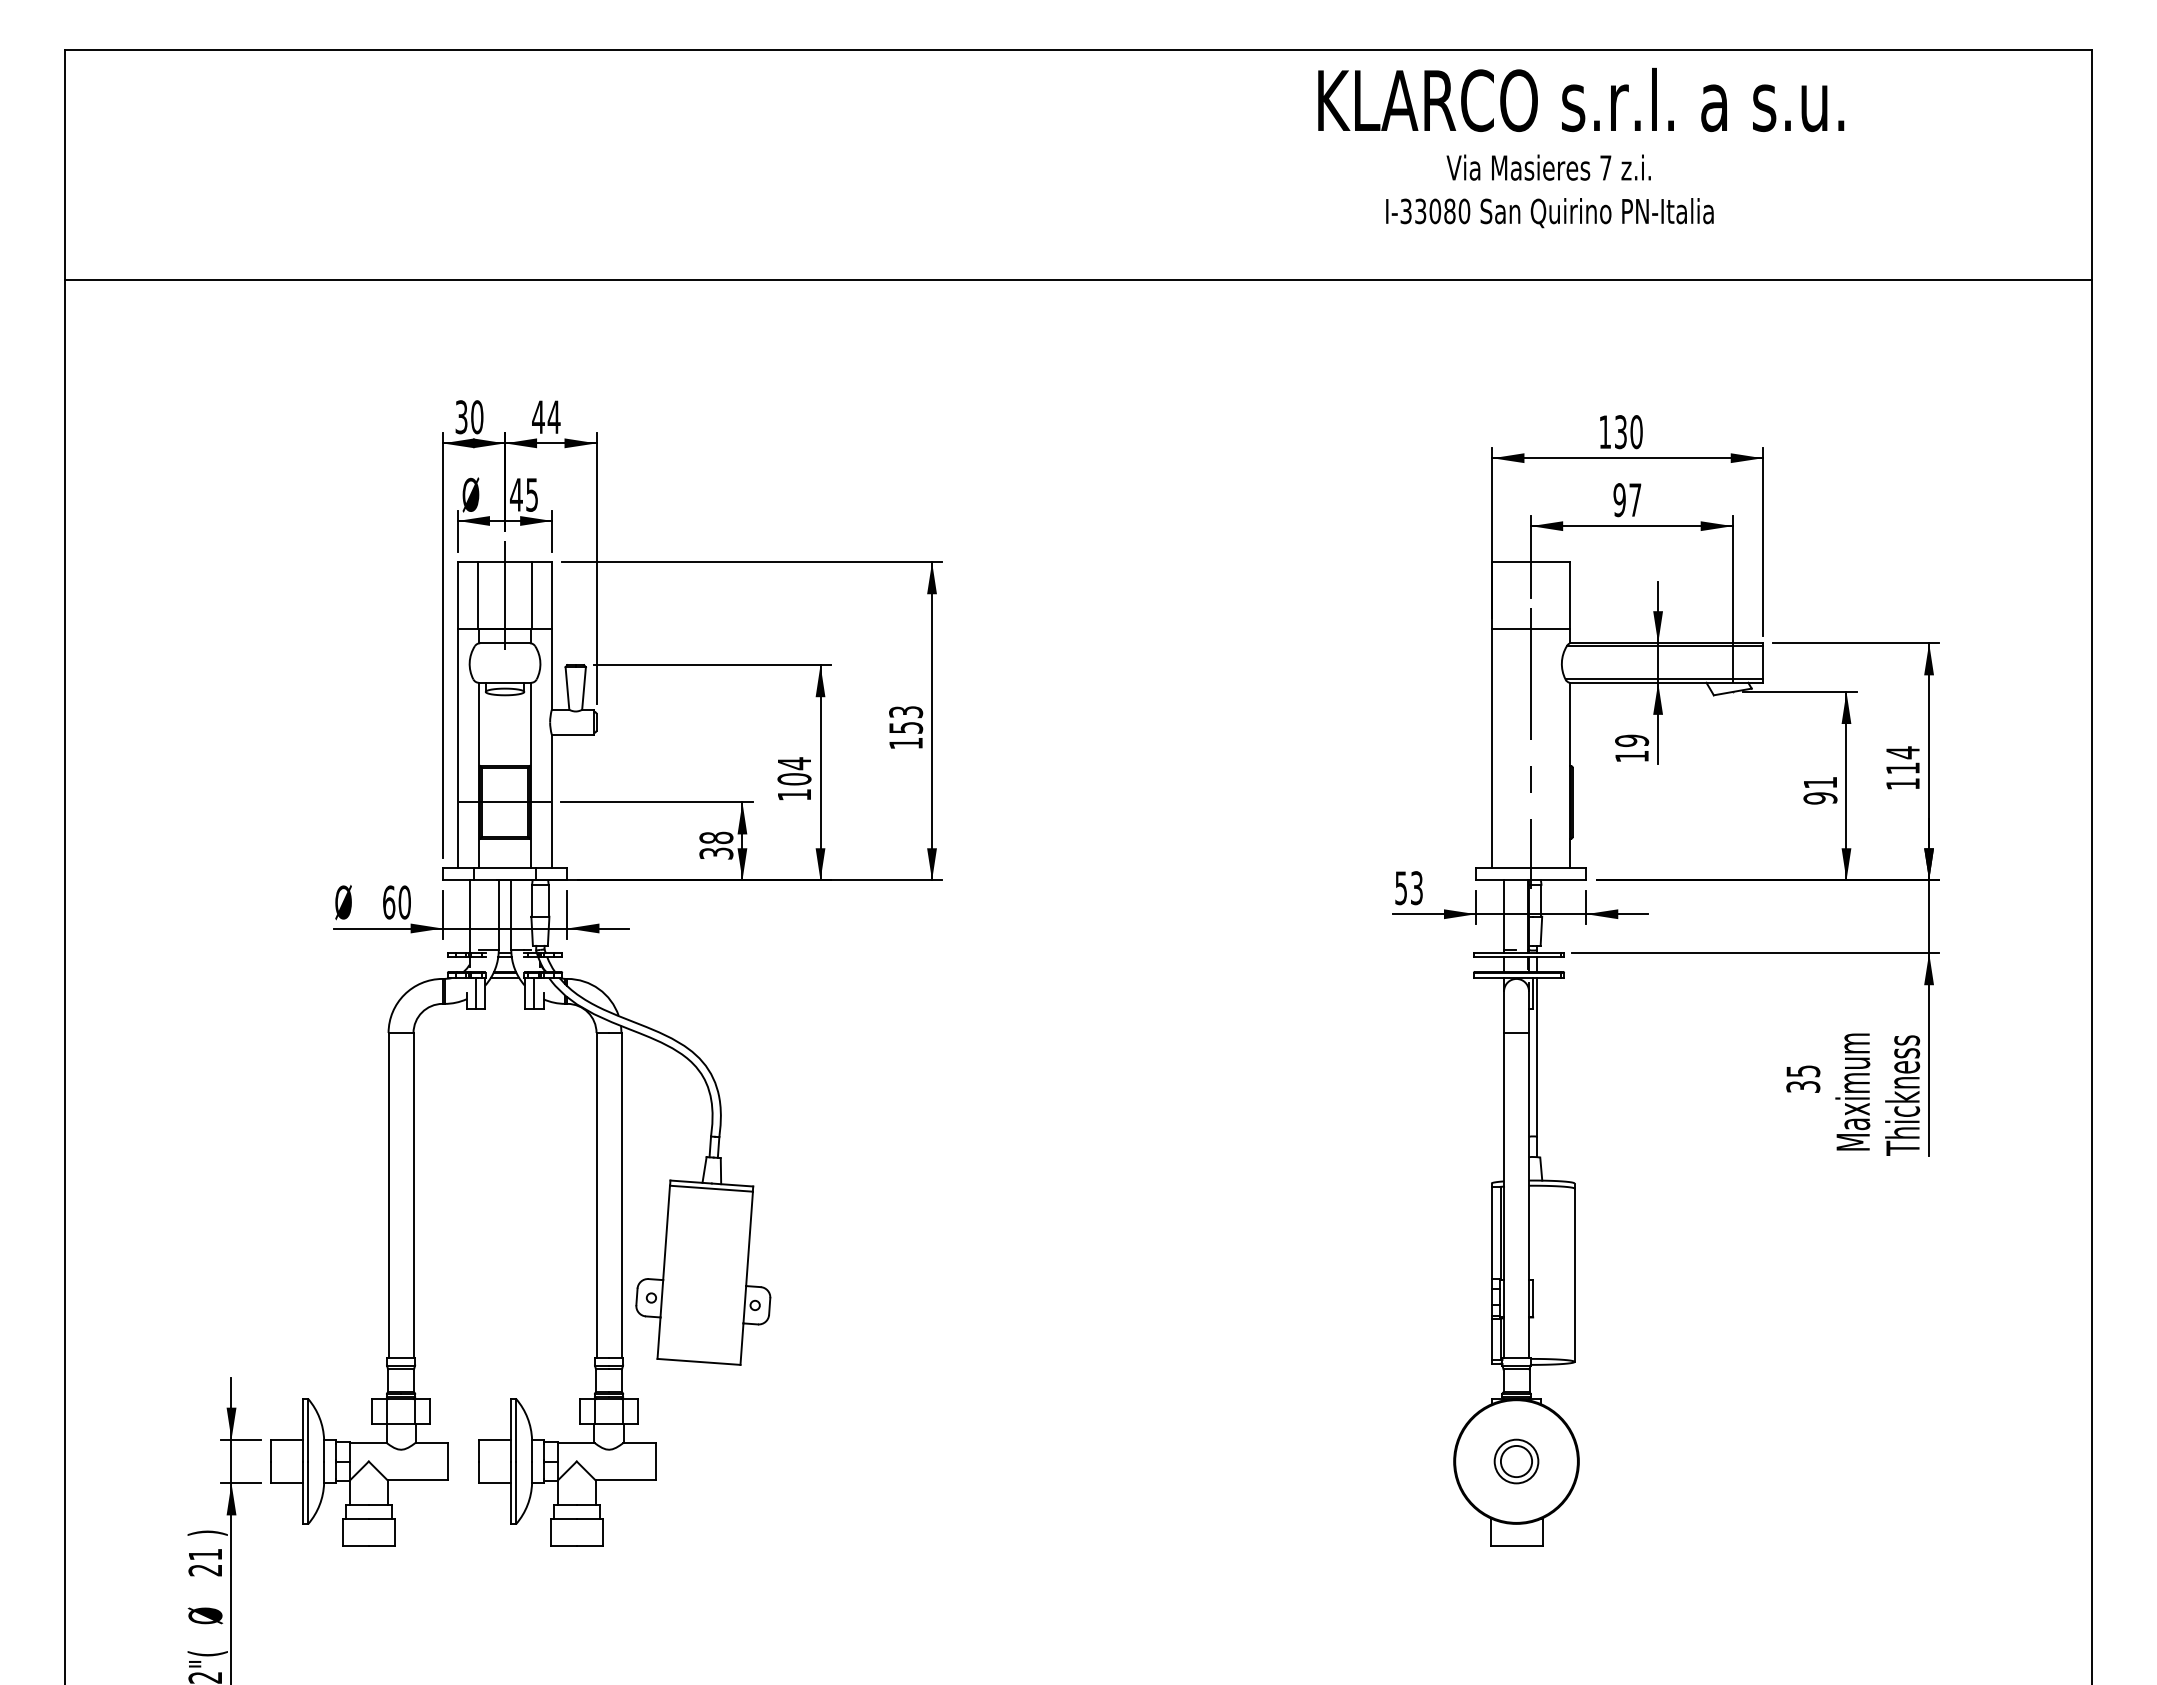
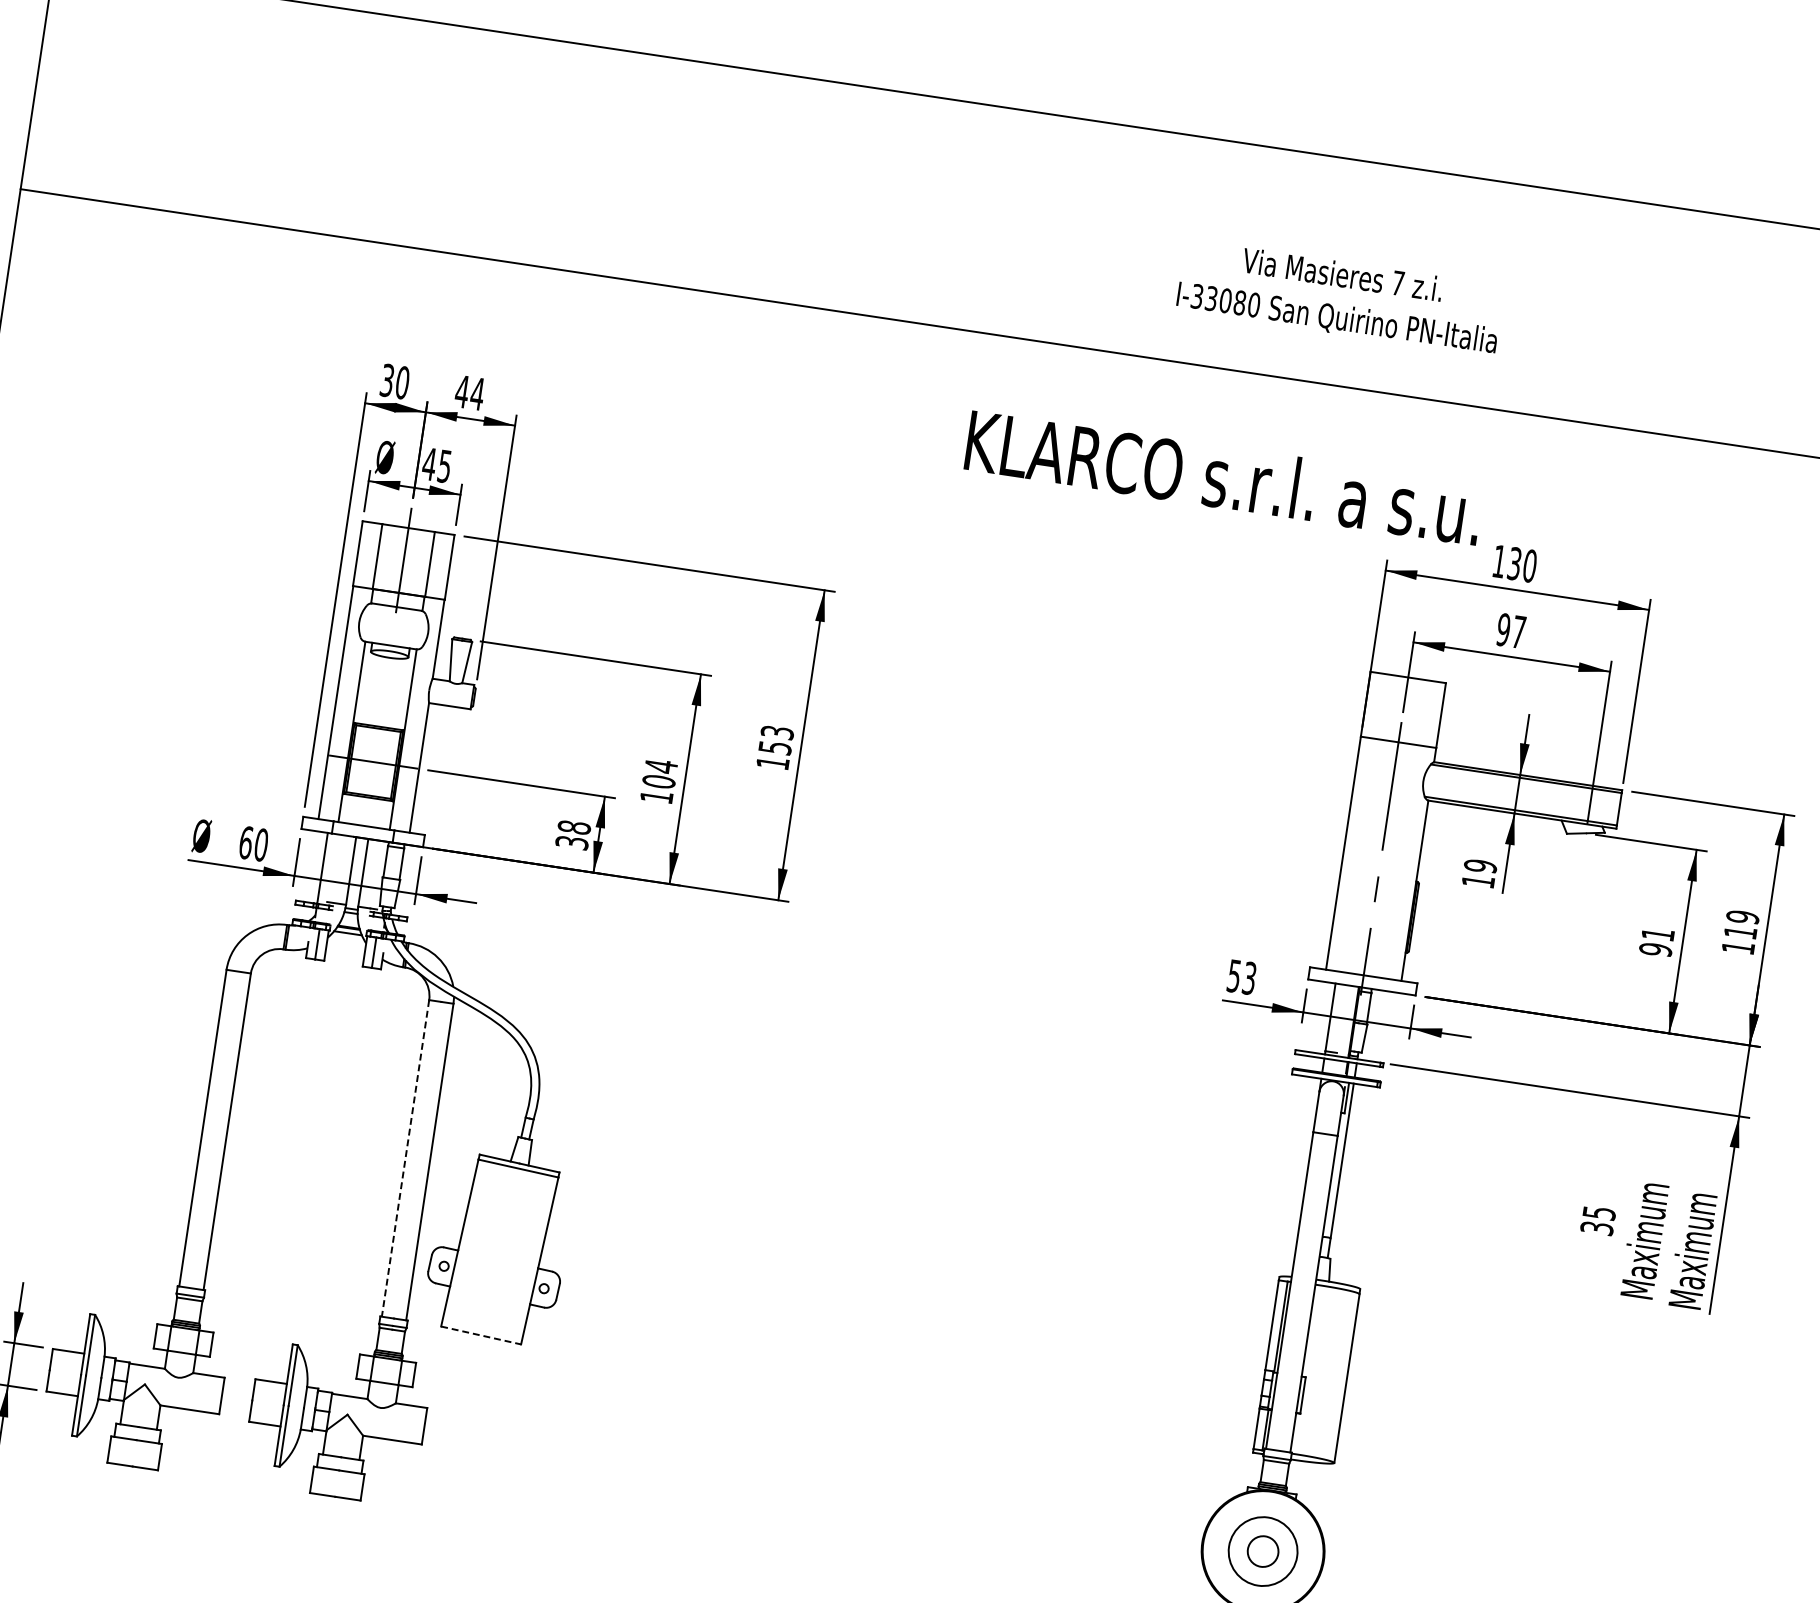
text: (1581, 99) -> (1224, 477), moved
text: (1549, 191) -> (1339, 298), moved
text: (1903, 752) -> (1743, 917), 114 -> 119
text: (1902, 1095) -> (1692, 1251), Thickness -> Maximum
line: (596, 1196) -> (405, 1159), solid -> dashed
line: (699, 1361) -> (481, 1335), solid -> dashed
circle: (1516, 1461) -> (1263, 1551), size x1.6

